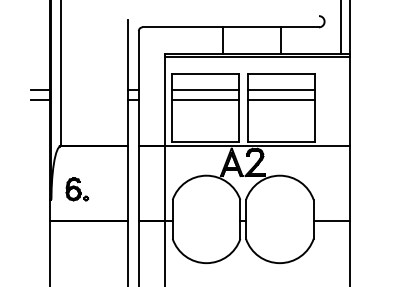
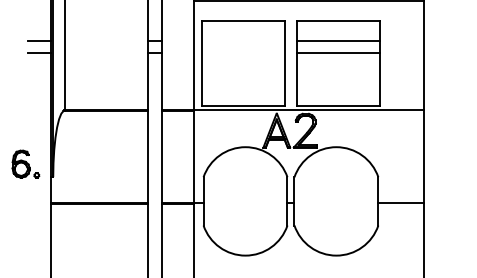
line: (204, 90) -> (243, 41), removed
line: (204, 99) -> (243, 52), removed
part: (77, 189) -> (26, 164), moved

